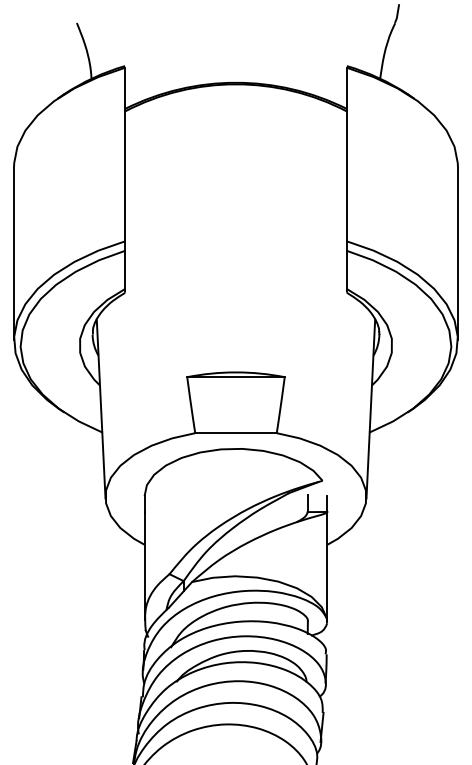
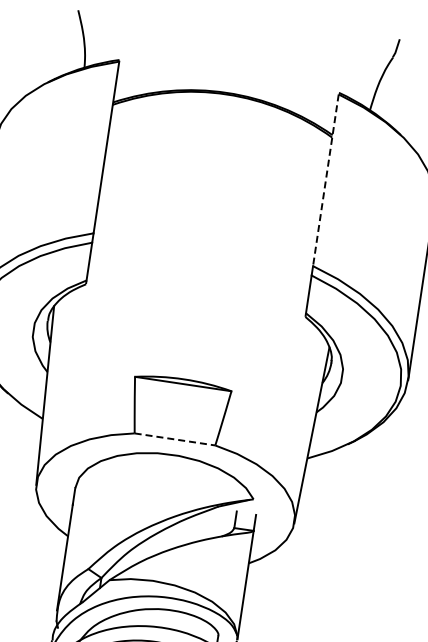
line: (346, 154) -> (325, 180), solid -> dashed
line: (235, 433) -> (174, 439), solid -> dashed

